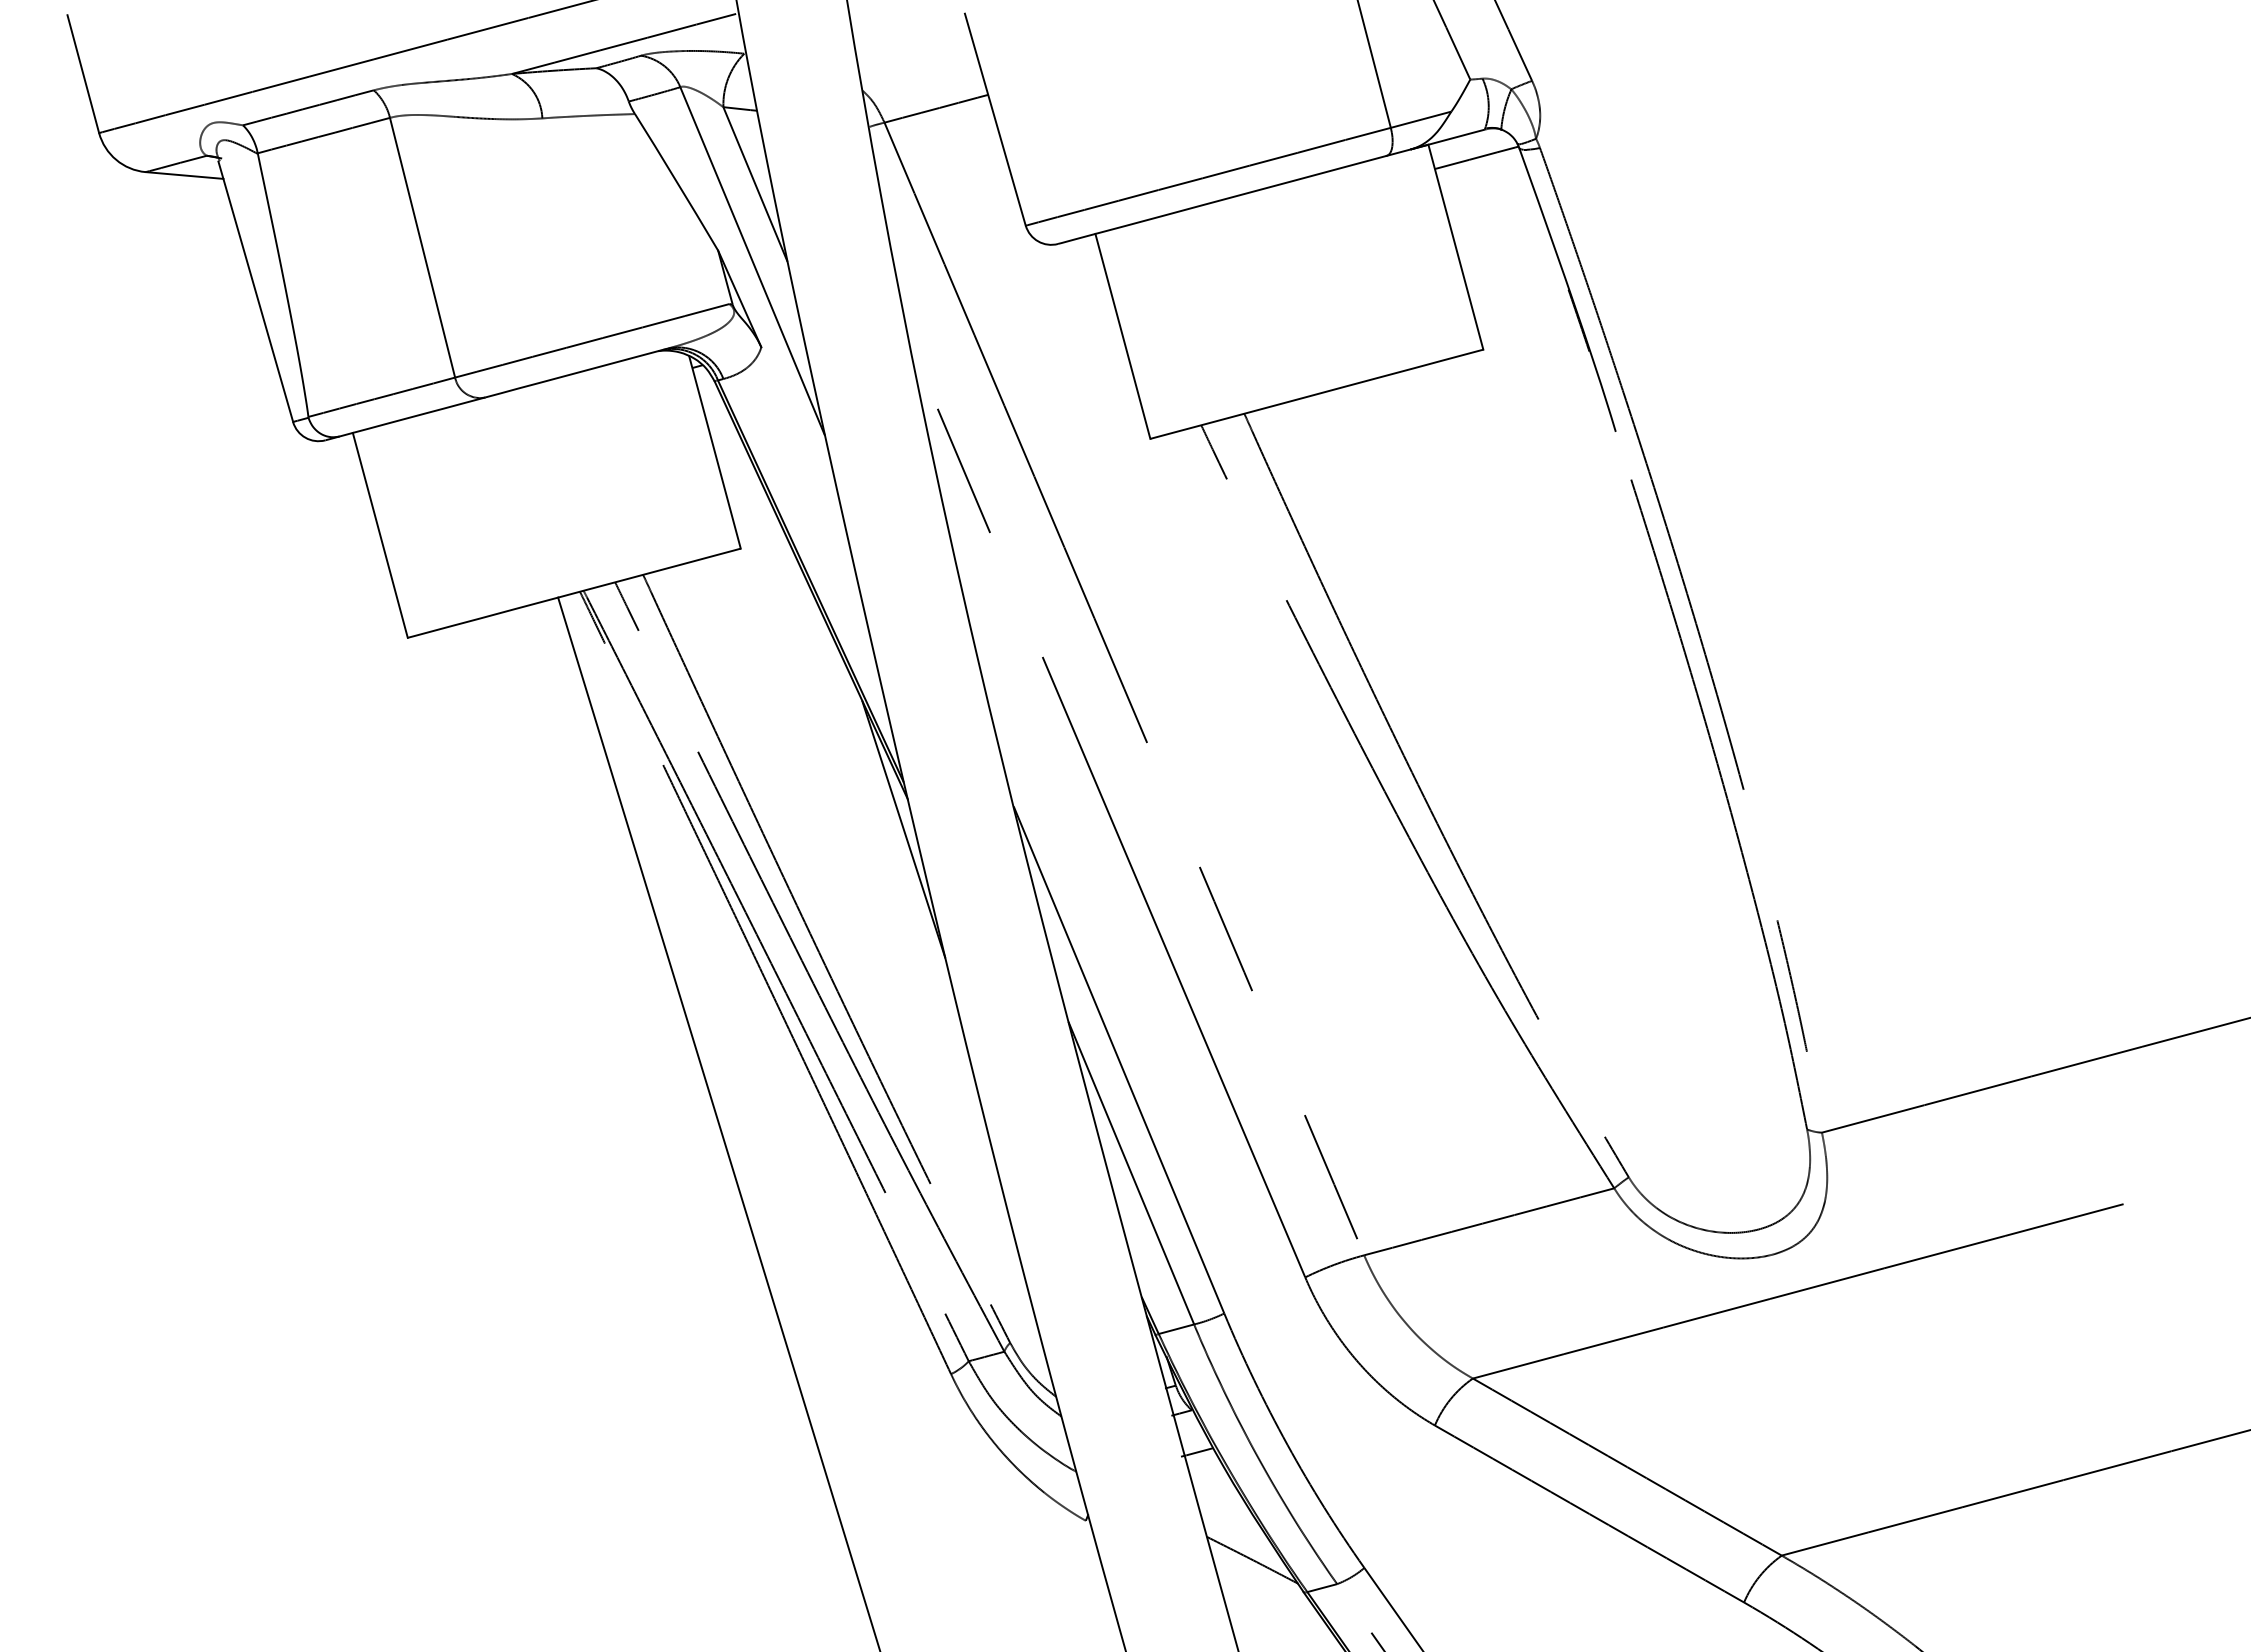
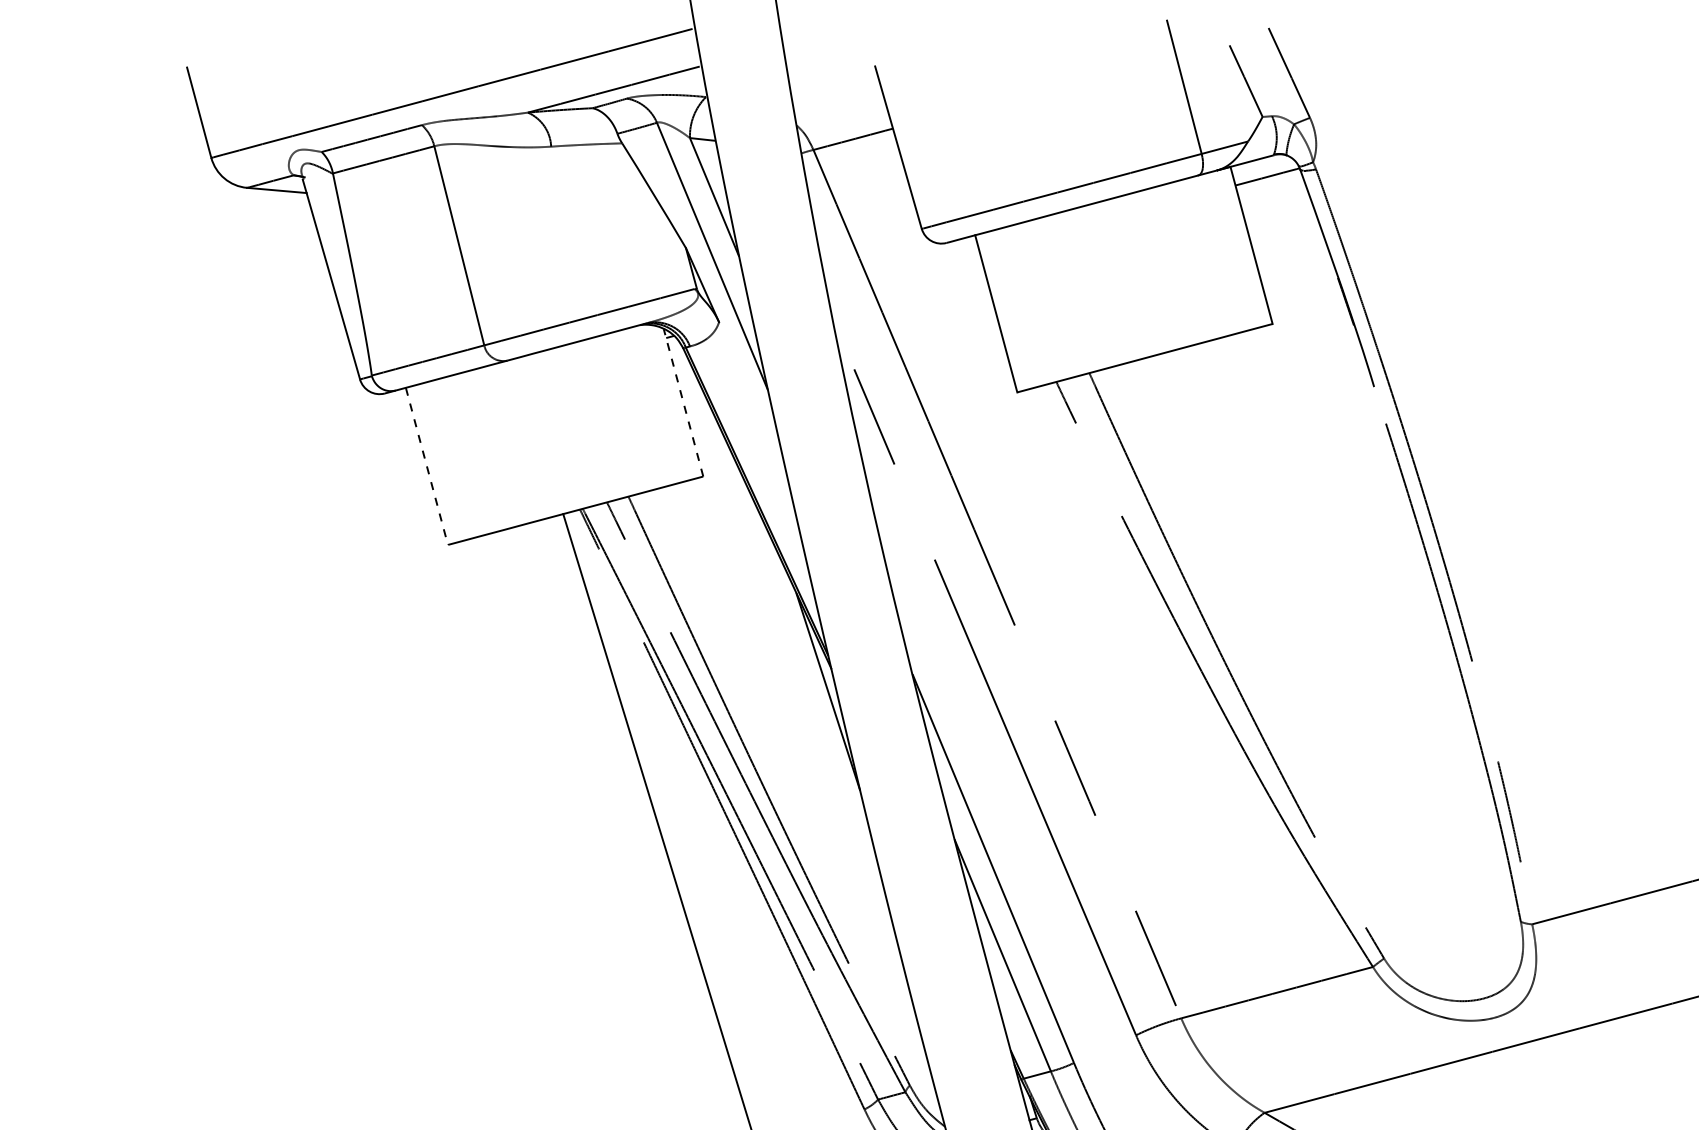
line: (715, 452) -> (683, 402), solid -> dashed
line: (380, 535) -> (427, 466), solid -> dashed

